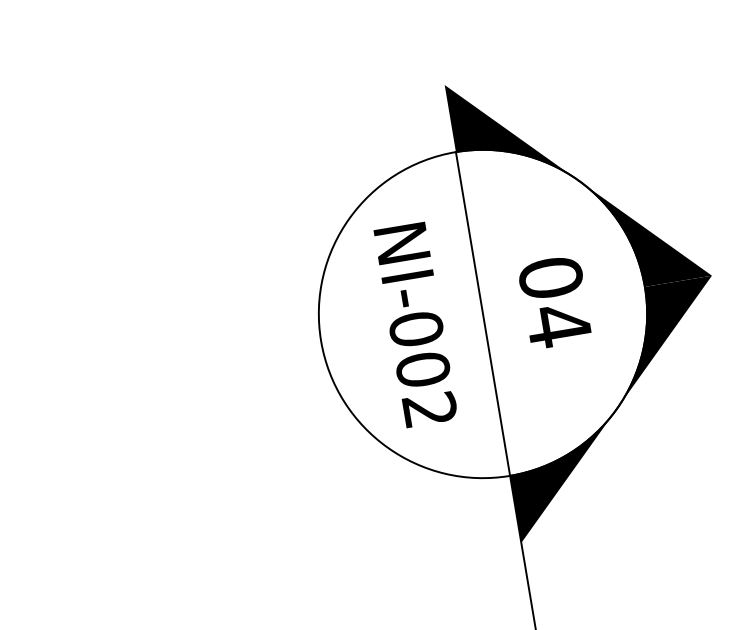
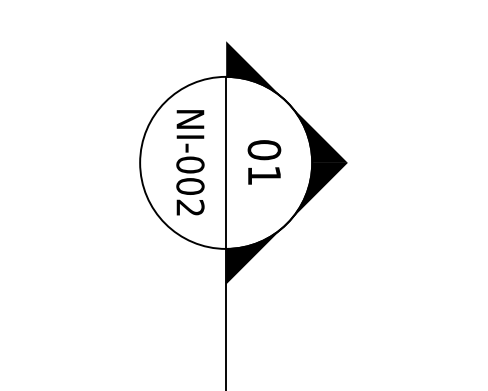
text: (559, 325) -> (264, 175), 04 -> 01

